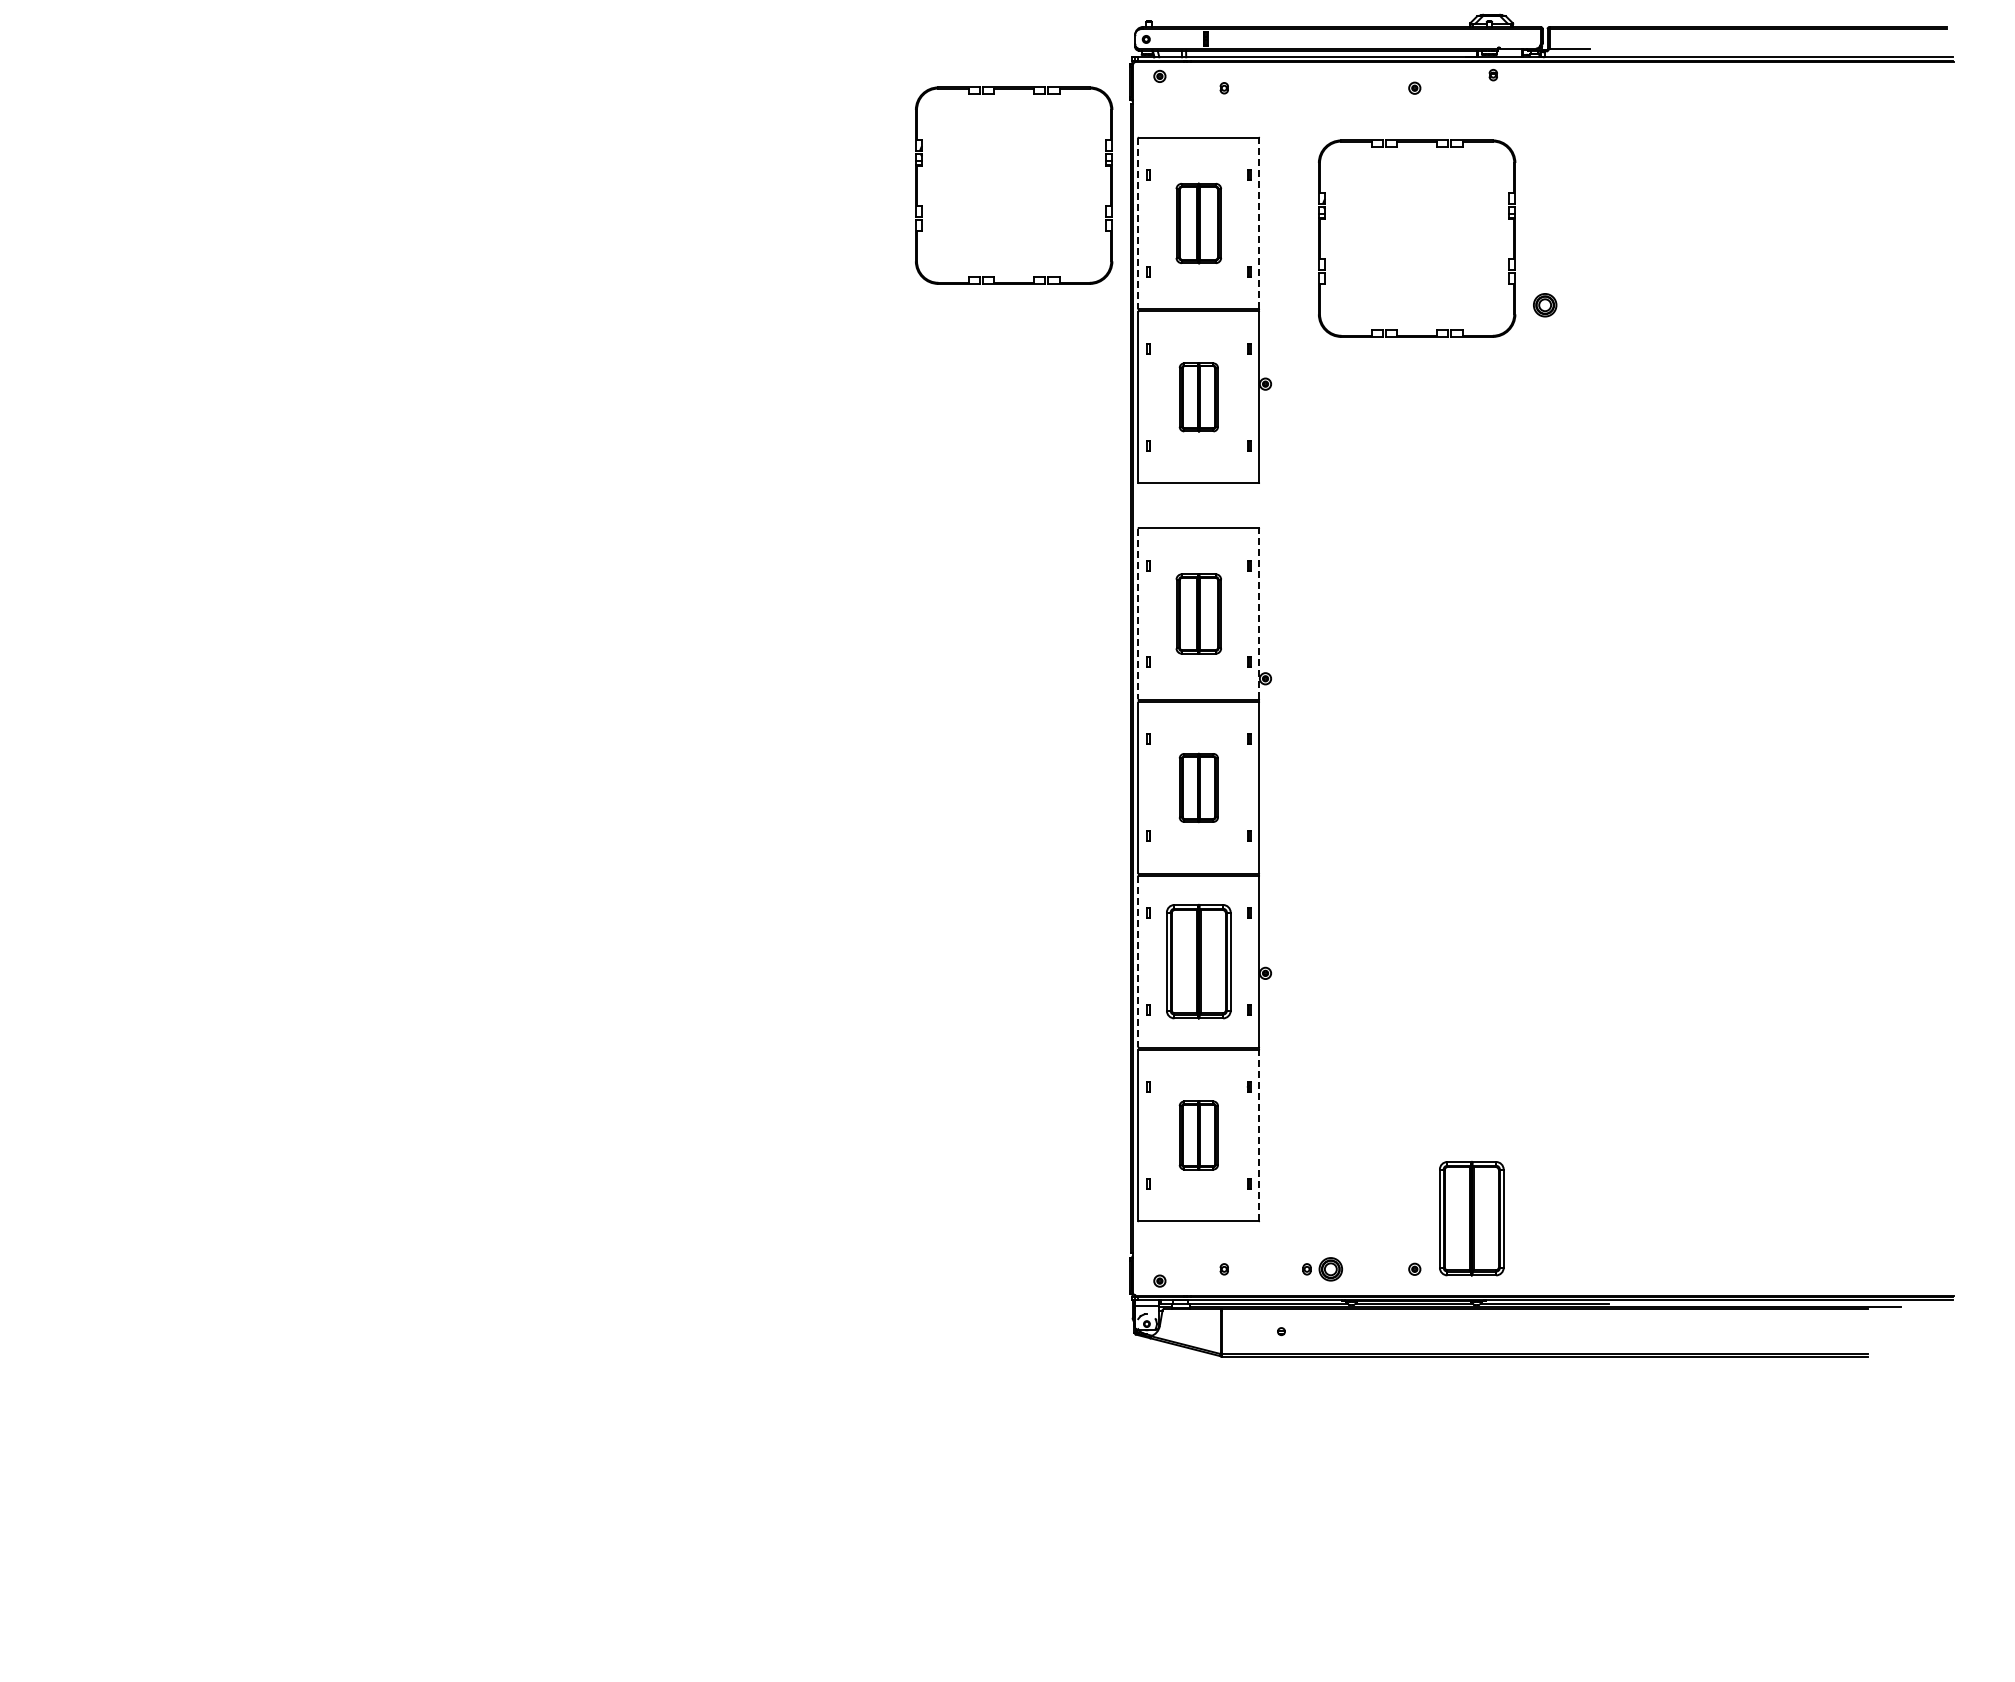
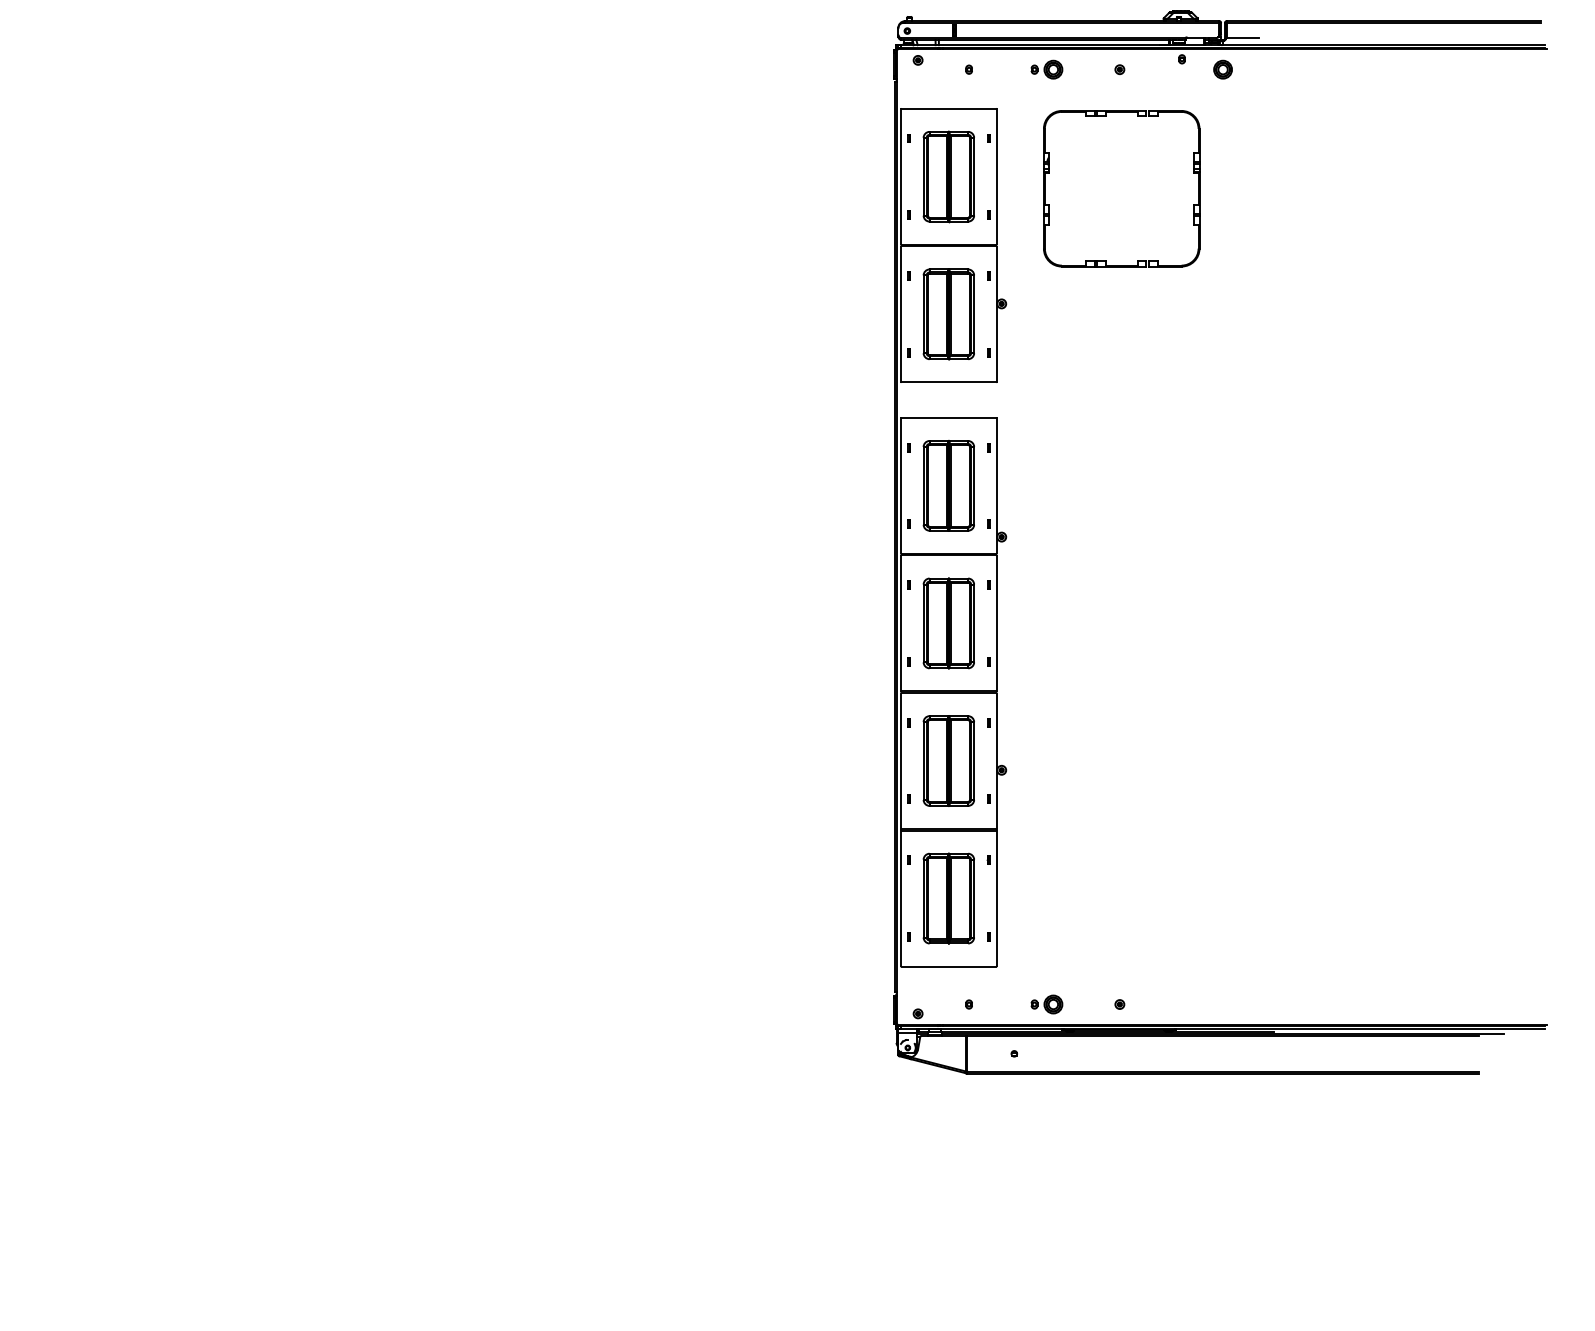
part: (1322, 88) -> (1046, 69), added
part: (1033, 94) -> (818, 74), removed
part: (1198, 223) -> (948, 176), size x1.43
line: (1259, 223) -> (996, 176), dashed -> solid
line: (1138, 224) -> (901, 177), dashed -> solid
part: (1545, 305) -> (1223, 69), moved
part: (1198, 397) -> (948, 314), size x1.67
part: (1198, 613) -> (948, 485), size x1.43
line: (1259, 613) -> (996, 485), dashed -> solid
line: (1138, 614) -> (901, 486), dashed -> solid
part: (1198, 787) -> (948, 623), size x1.67
line: (1138, 962) -> (901, 761), dashed -> solid
part: (1198, 1135) -> (948, 898), size x1.67
line: (1259, 1135) -> (996, 898), dashed -> solid
part: (1471, 1218) -> (1164, 964), removed

